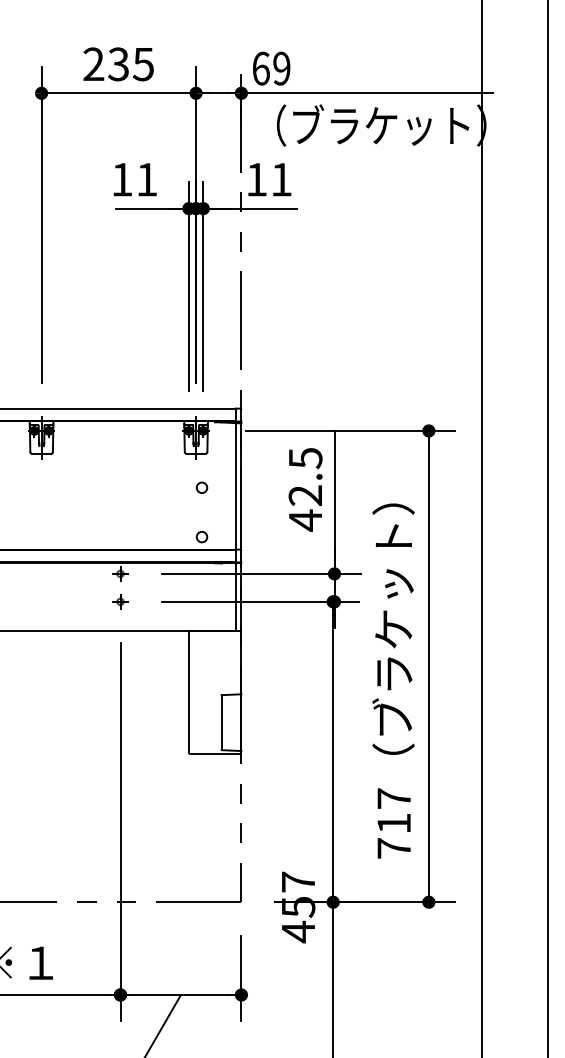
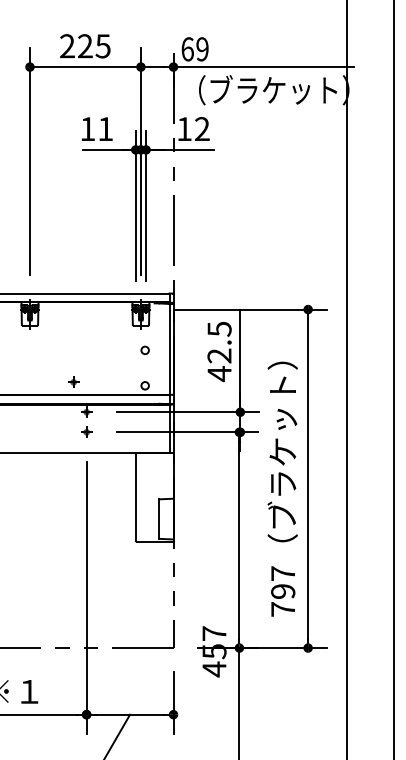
text: (117, 64) -> (84, 46), 235 -> 225
text: (281, 178) -> (202, 128), 11 -> 12
part: (102, 531) -> (73, 381), added
text: (394, 823) -> (283, 591), 717 -> 797

